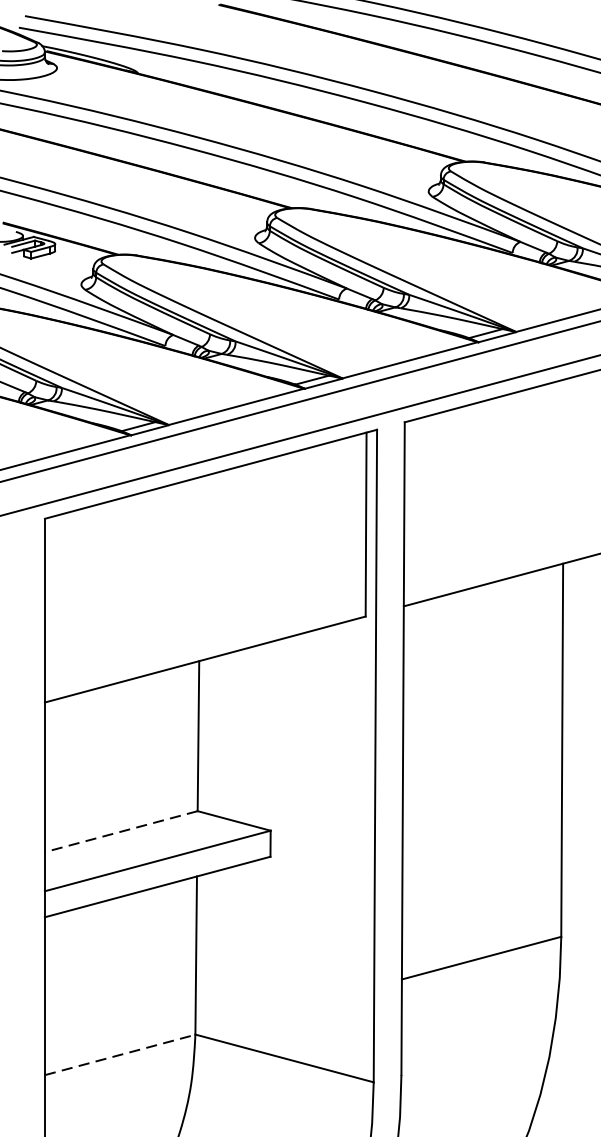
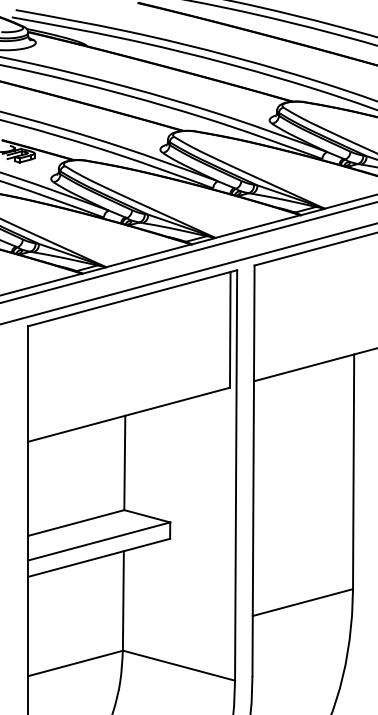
line: (121, 832) -> (76, 523), dashed -> solid
line: (121, 1055) -> (76, 663), dashed -> solid

